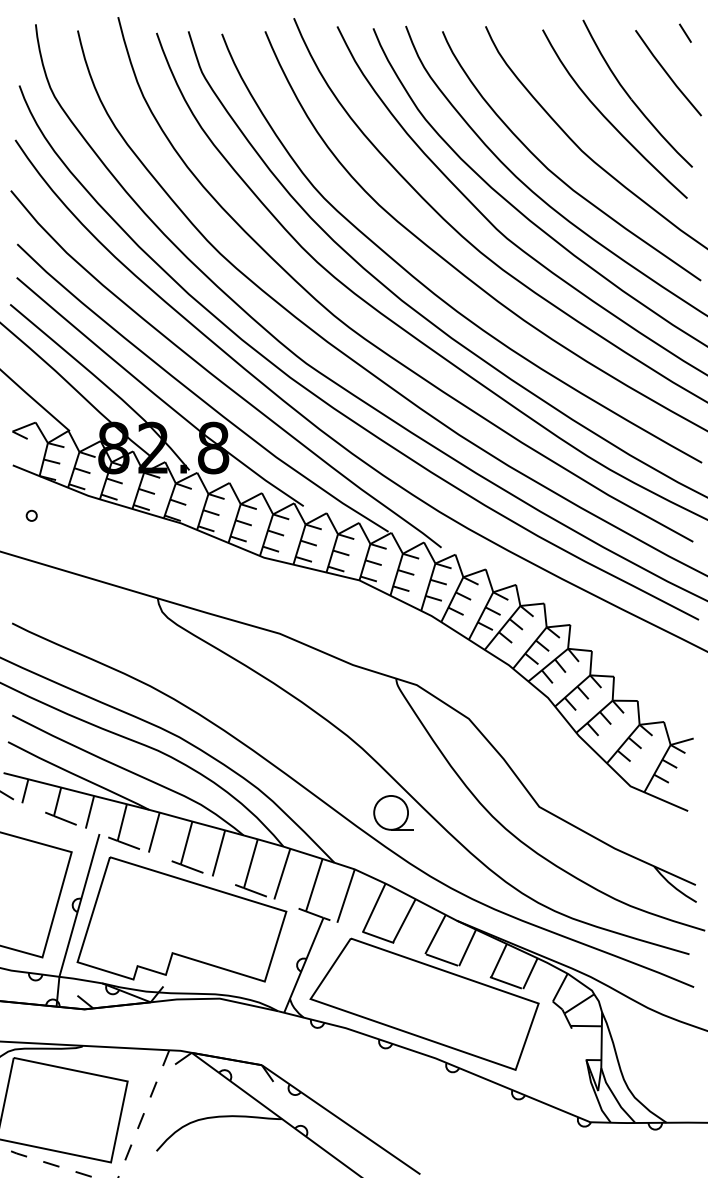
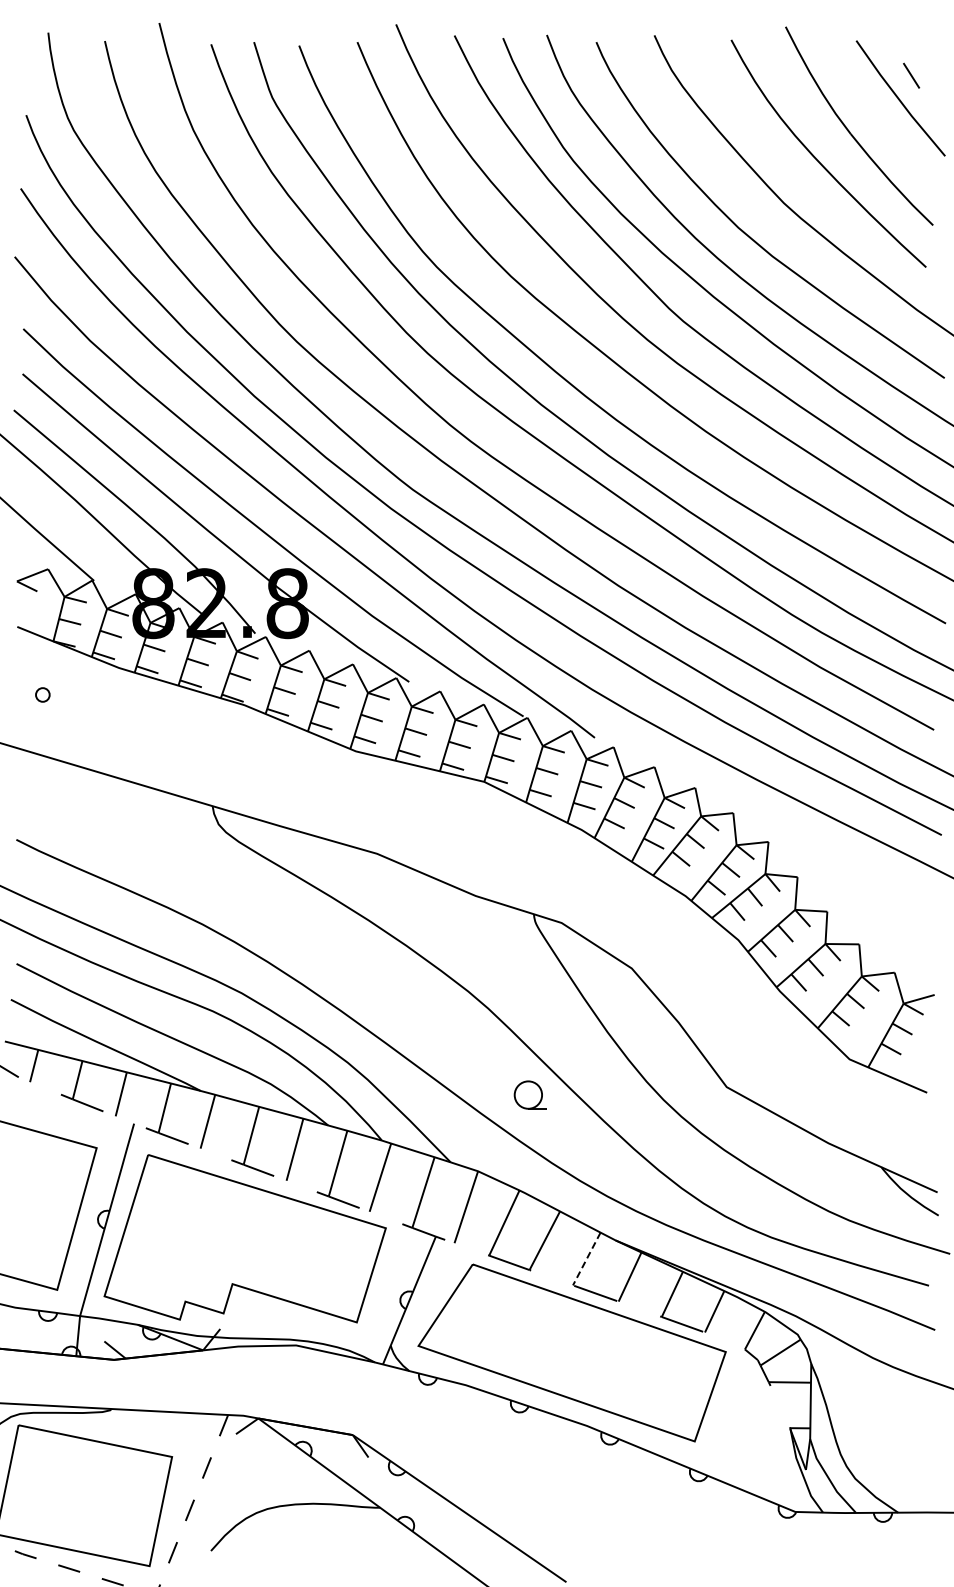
line: (685, 33) -> (911, 75), moved
part: (393, 812) -> (530, 1094), size x0.6
line: (435, 934) -> (586, 1259), solid -> dashed

